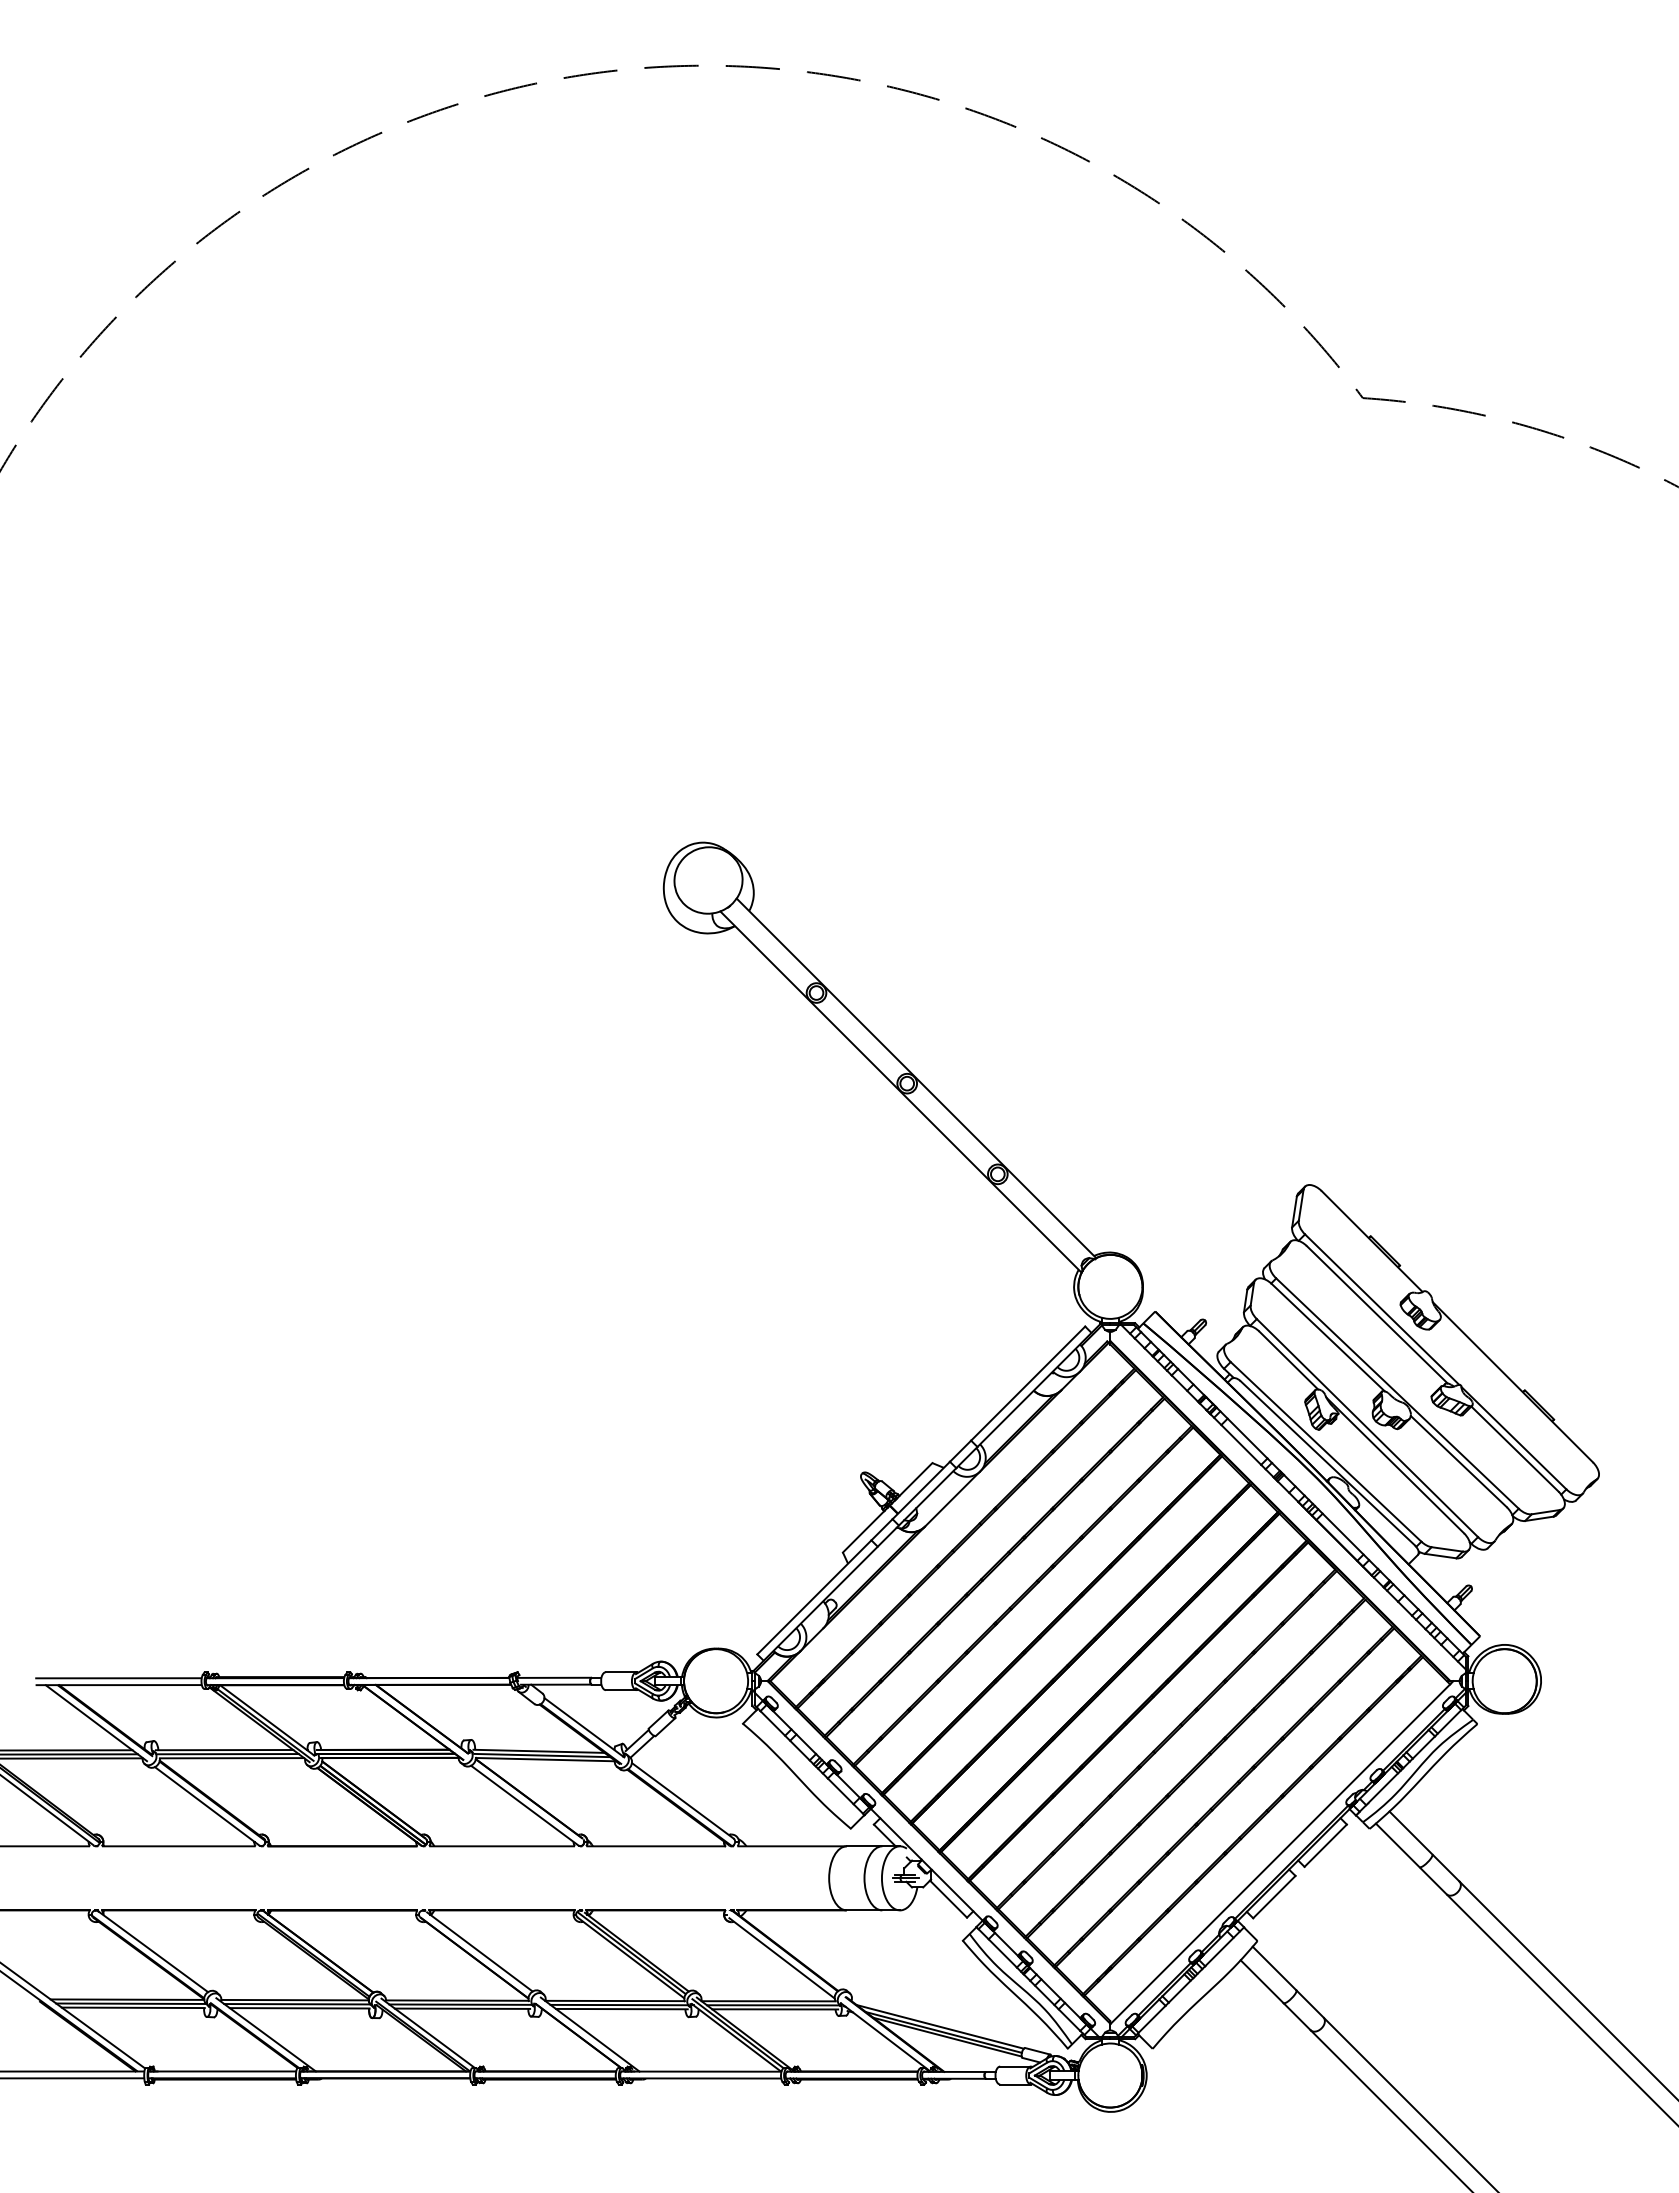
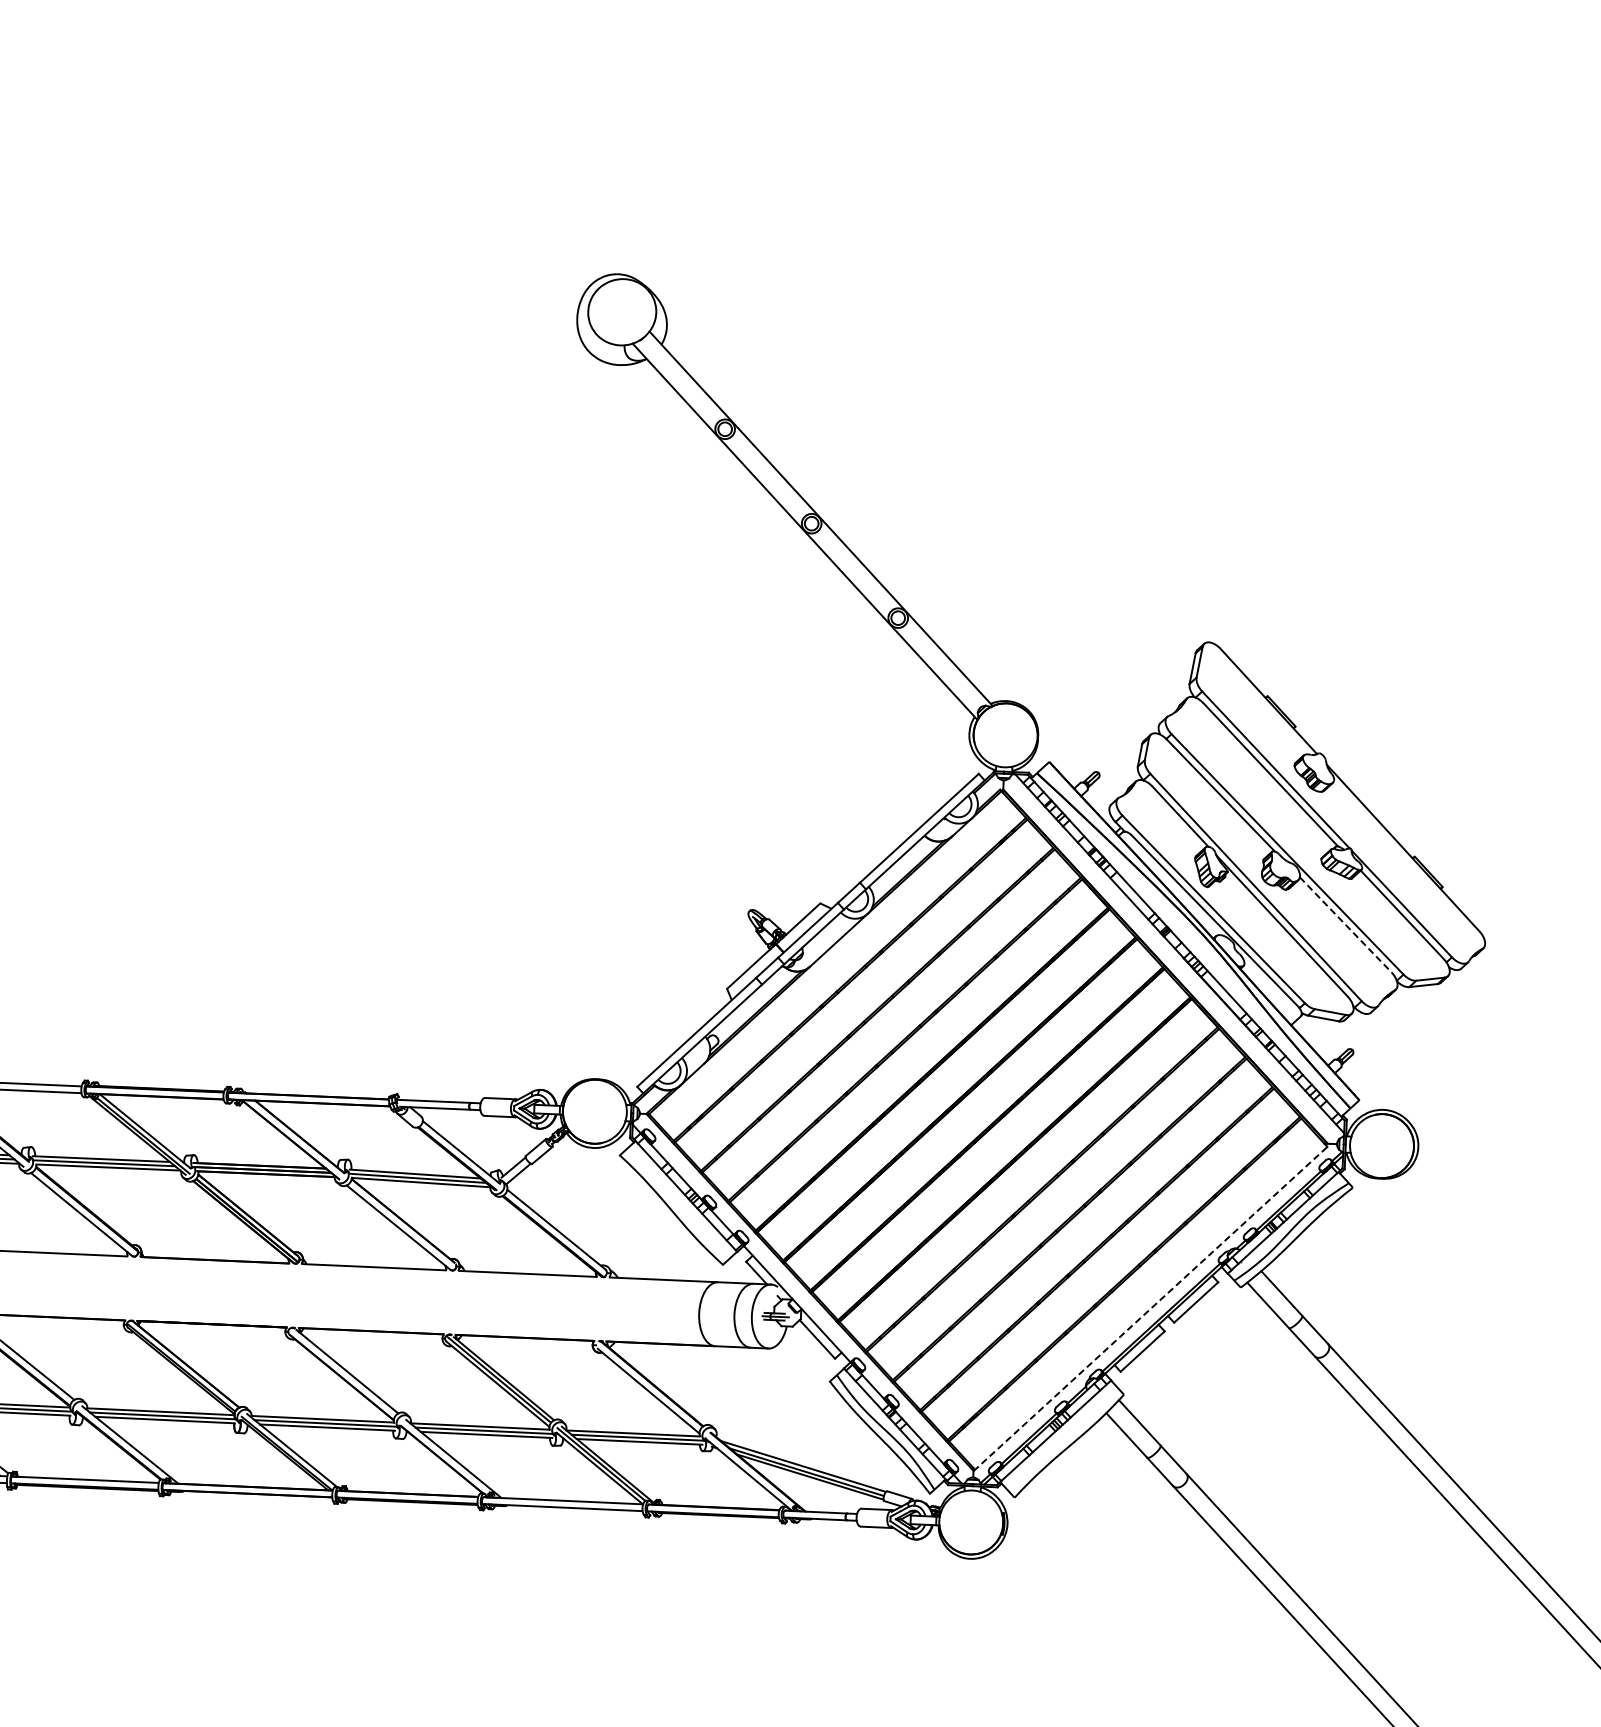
line: (1459, 1461) -> (1346, 924), solid -> dashed
line: (1281, 1852) -> (1151, 1307), solid -> dashed

